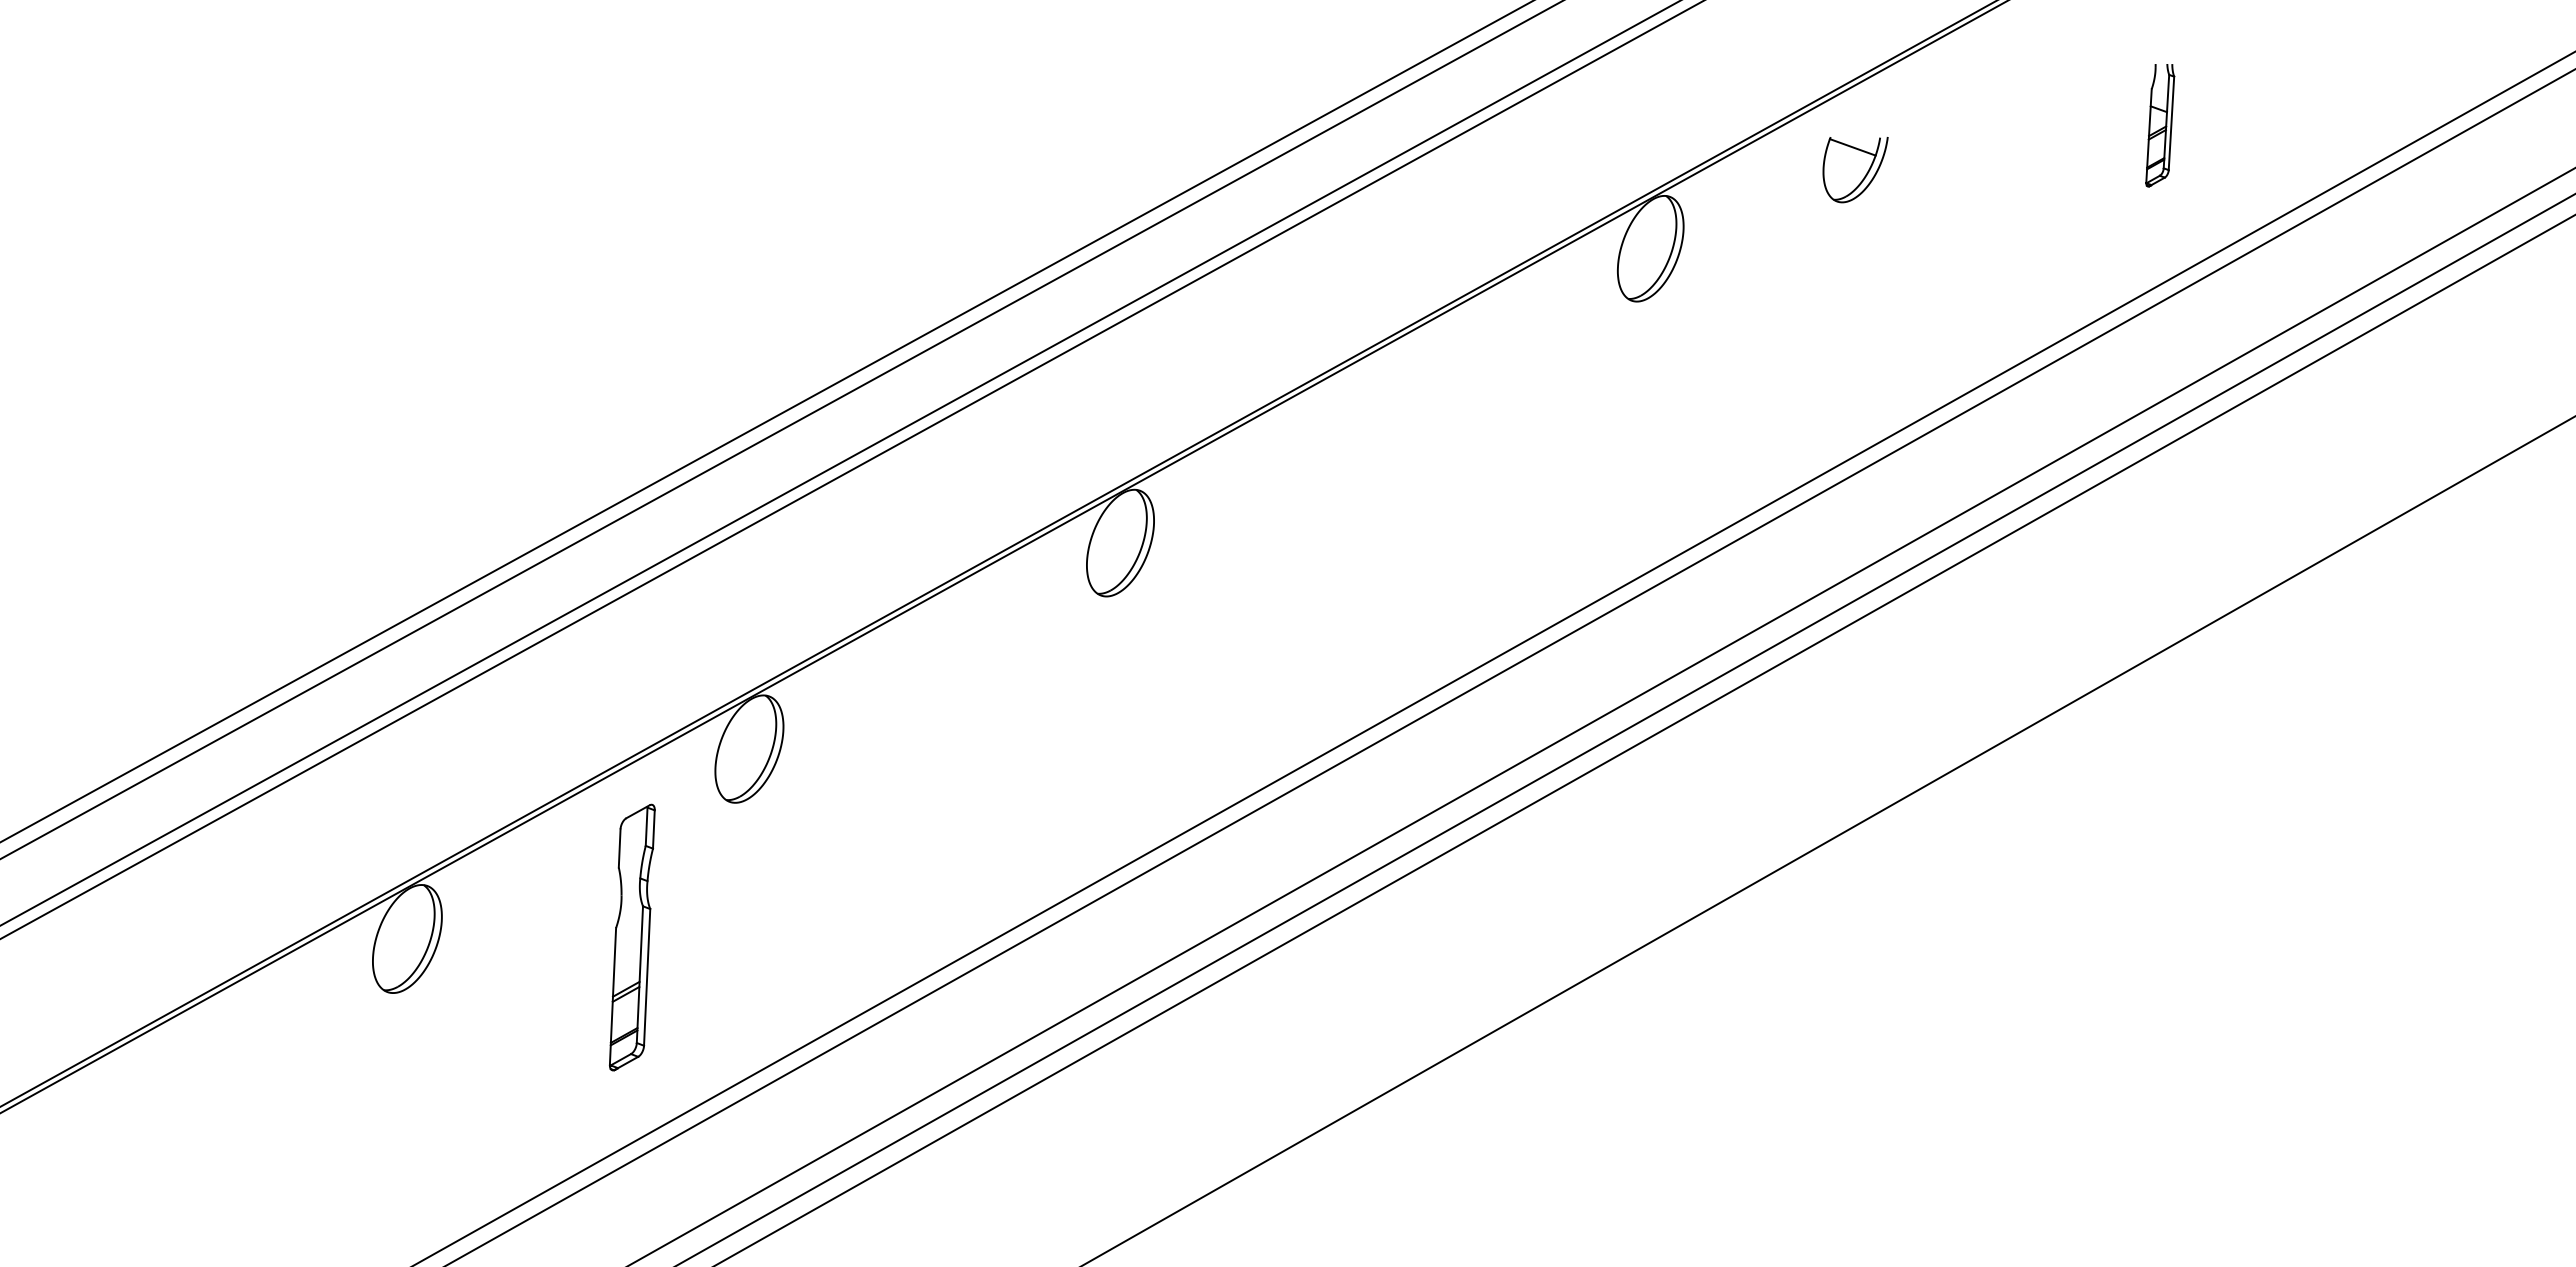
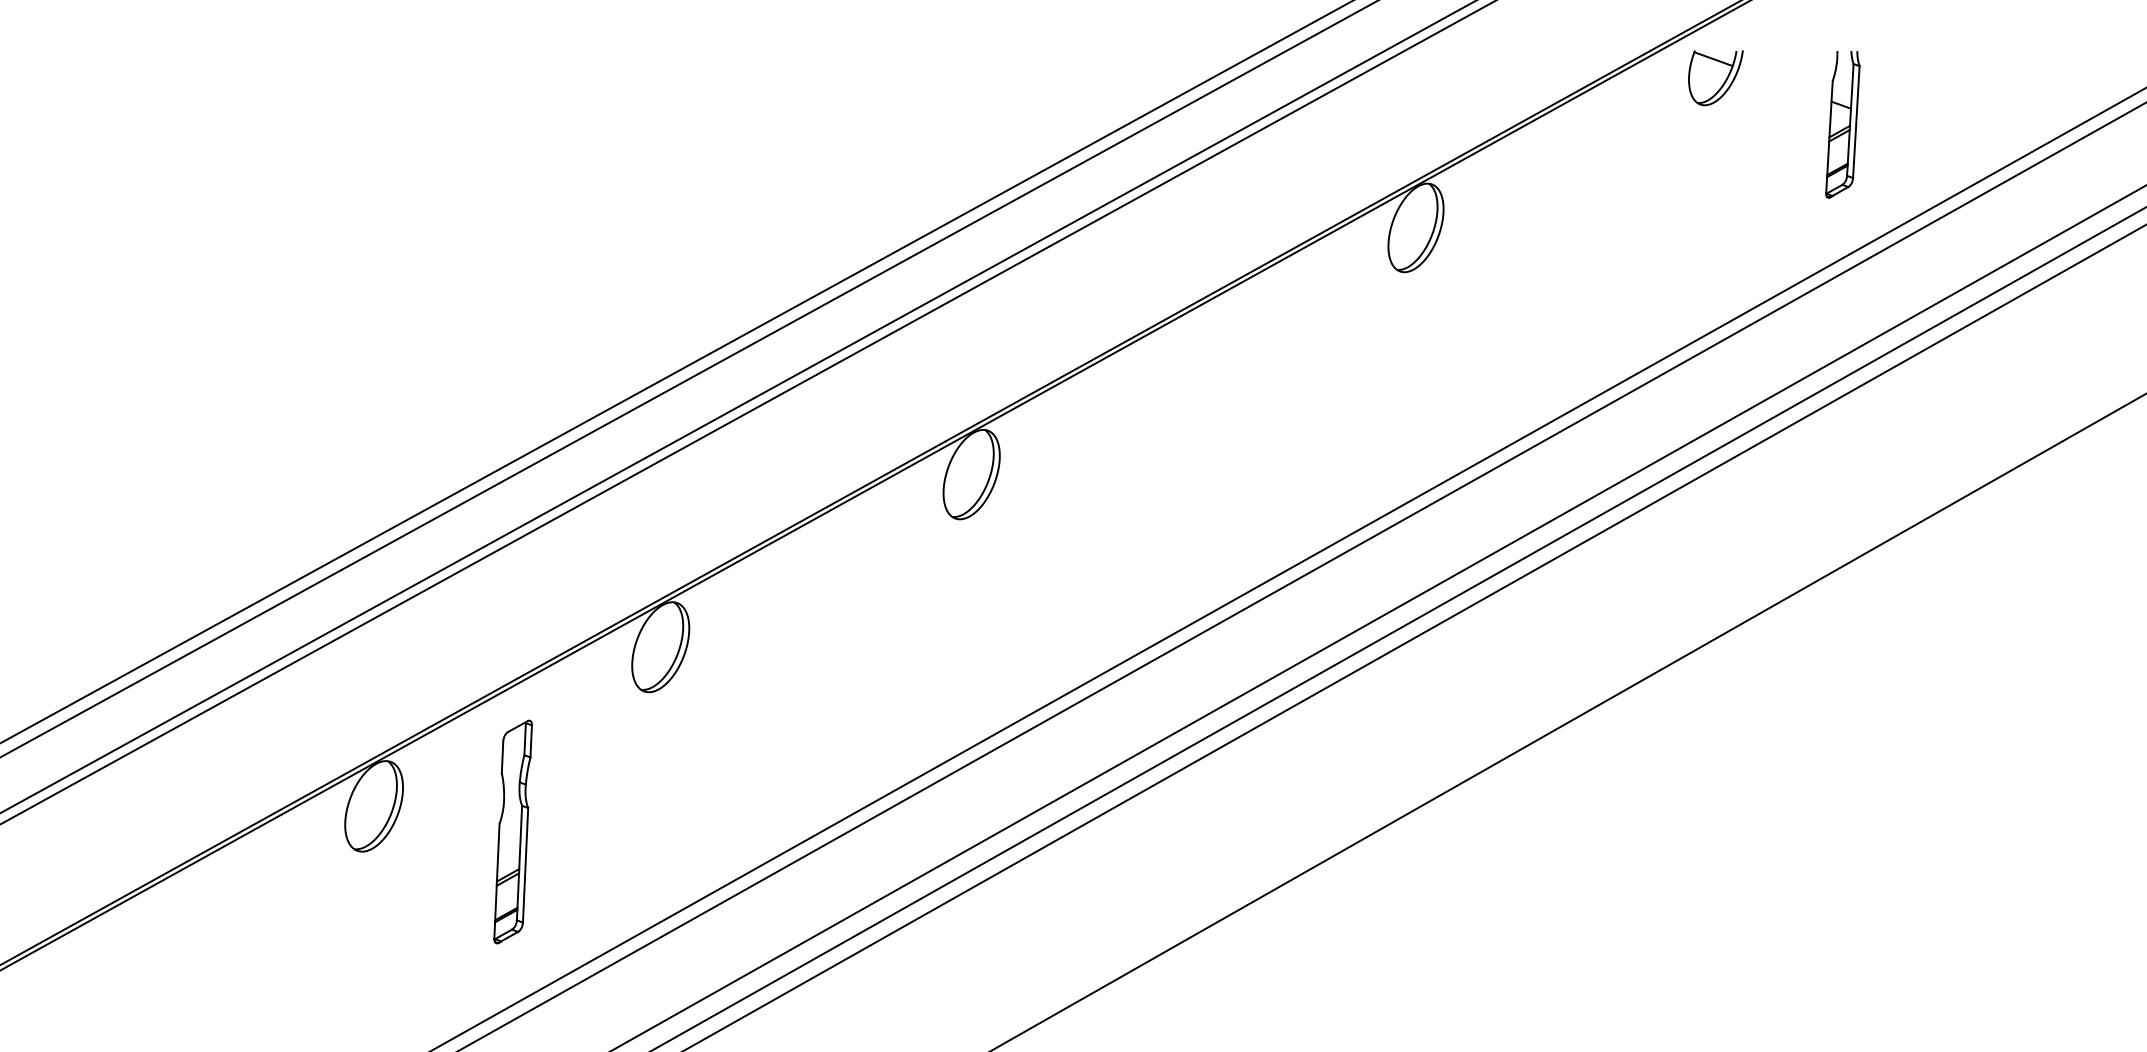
part: (2160, 125) -> (1843, 124), size x1.43
part: (1855, 170) -> (1715, 78), moved
part: (632, 937) -> (513, 831), moved

